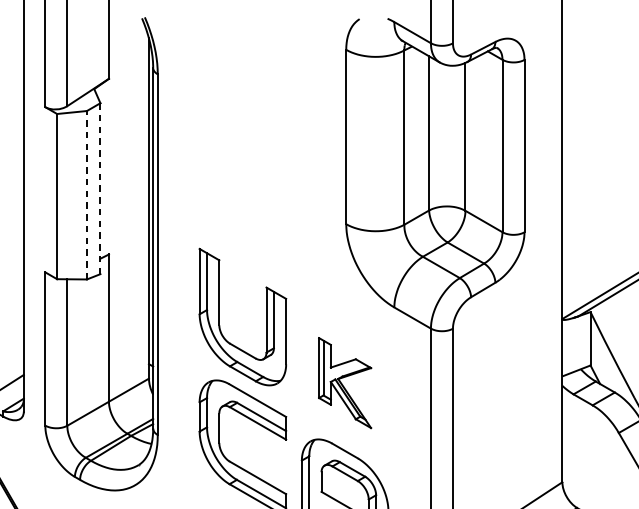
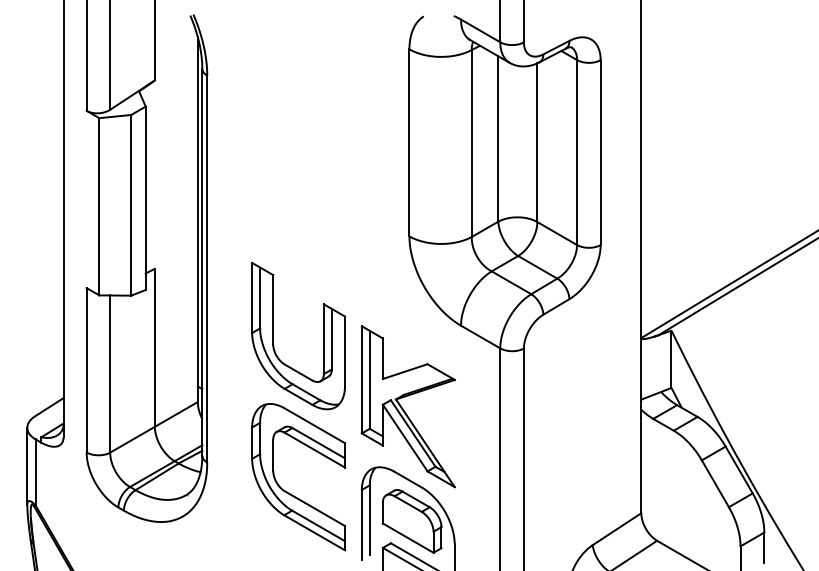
line: (100, 188) -> (145, 198), dashed -> solid
line: (87, 194) -> (131, 204), dashed -> solid
part: (344, 382) -> (407, 406), size x1.67

